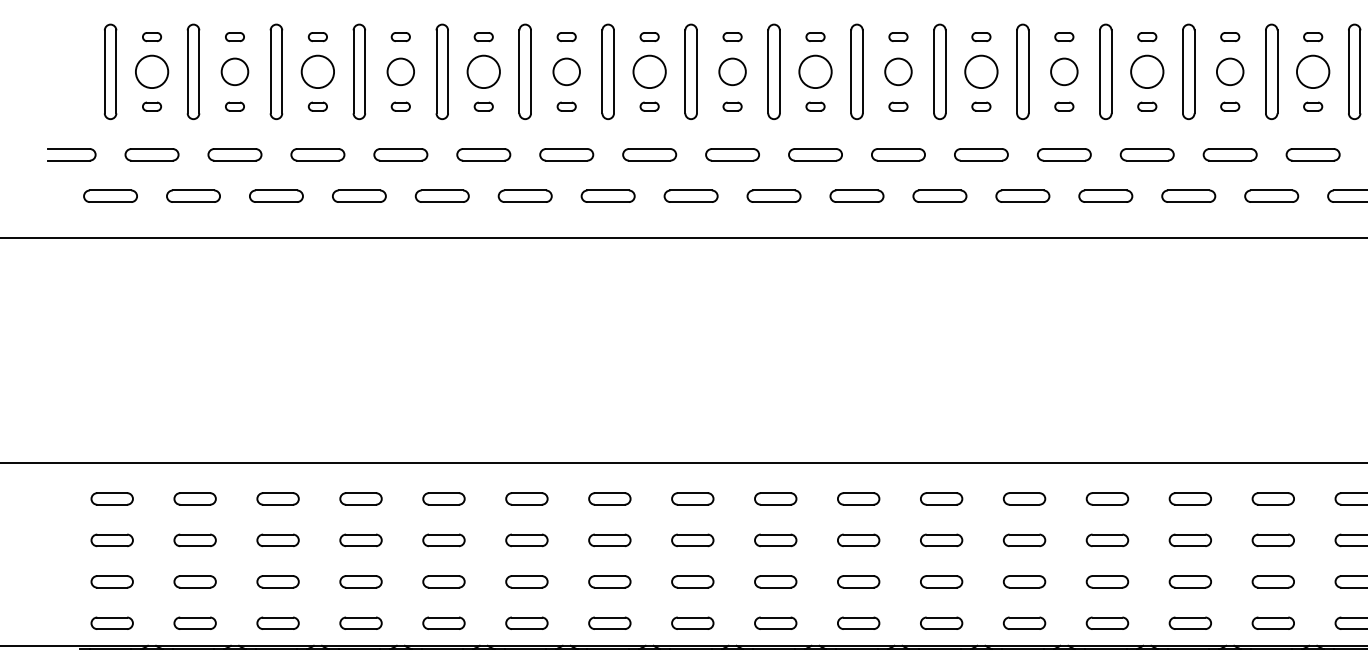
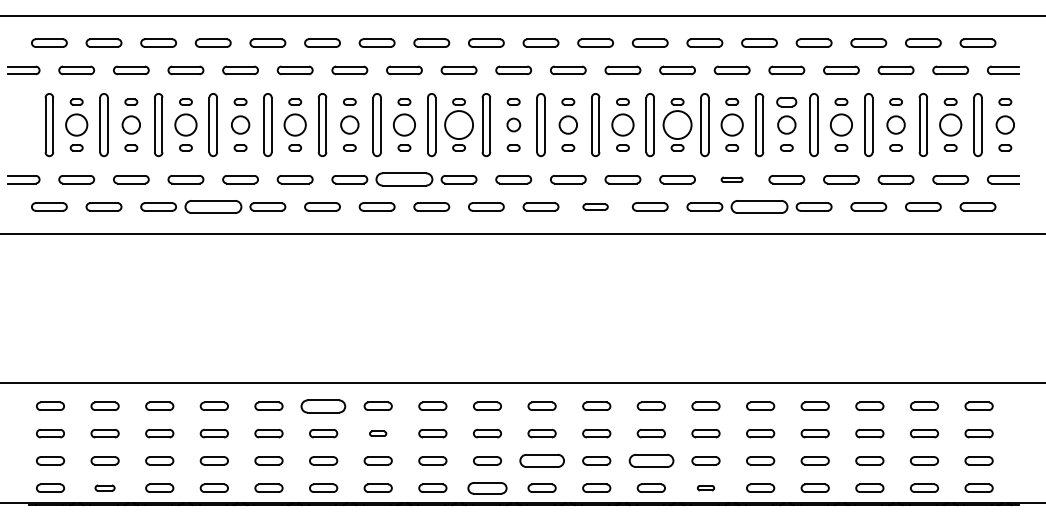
part: (1229, 36) -> (786, 101), size x1.6
circle: (731, 71) -> (458, 124), size x1.6
circle: (815, 71) -> (513, 124), size x0.6
circle: (1064, 71) -> (677, 124), size x1.6
part: (649, 154) -> (404, 179), size x1.6
part: (1146, 154) -> (731, 179), size x0.6
part: (358, 195) -> (212, 206), size x1.6
part: (939, 195) -> (595, 206), size x0.7
part: (1188, 195) -> (759, 206), size x1.6
part: (526, 497) -> (323, 405), size x1.6
part: (608, 540) -> (377, 433), size x0.6
part: (857, 581) -> (541, 460), size x1.6
part: (1023, 581) -> (650, 460), size x1.6
part: (194, 622) -> (104, 487), size x0.7
part: (775, 622) -> (487, 487), size x1.4
part: (1106, 622) -> (705, 487), size x0.6

